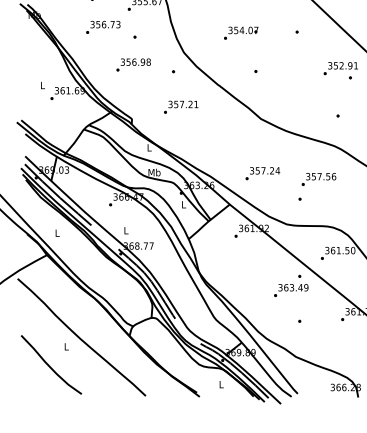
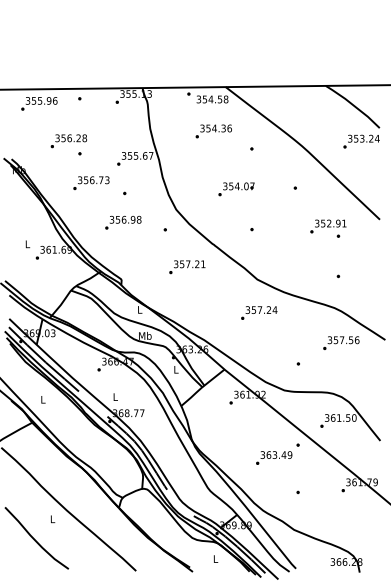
text: (340, 70) -> (328, 228), moved
text: (181, 107) -> (187, 267), moved
text: (263, 173) -> (259, 312), moved
text: (319, 178) -> (341, 342), moved
text: (291, 290) -> (274, 457), moved

